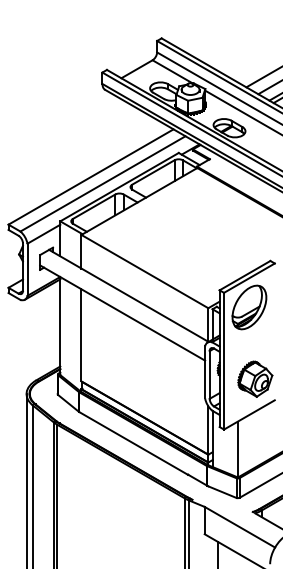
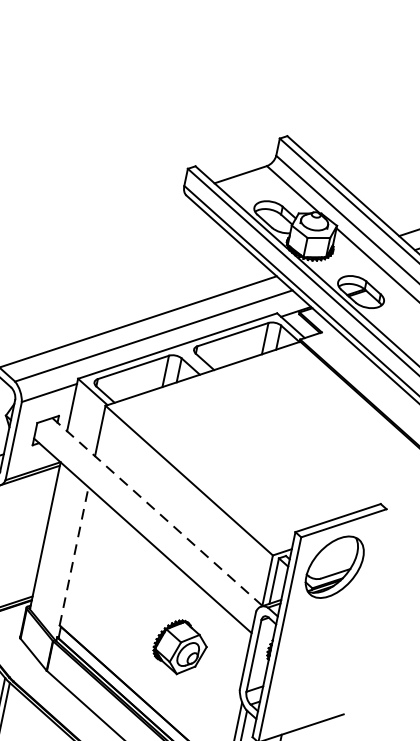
line: (129, 296) -> (158, 513), solid -> dashed
line: (81, 334) -> (74, 555), solid -> dashed
part: (255, 378) -> (180, 646), moved

